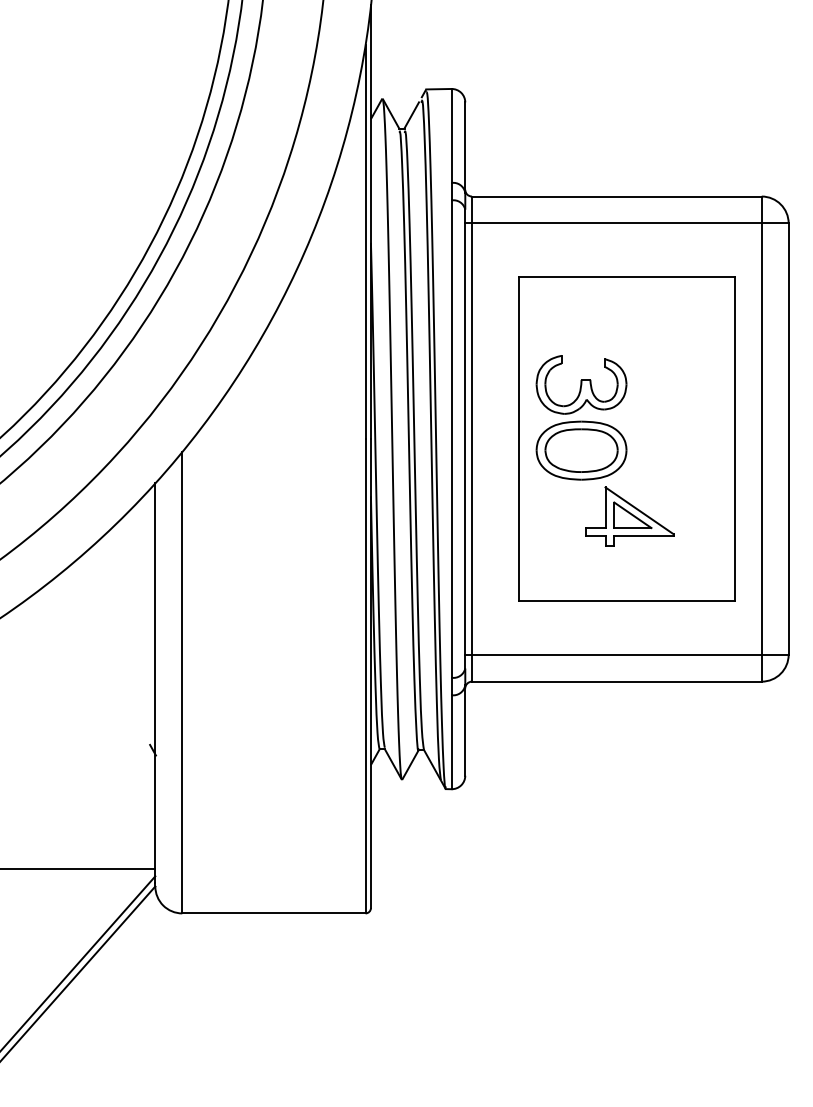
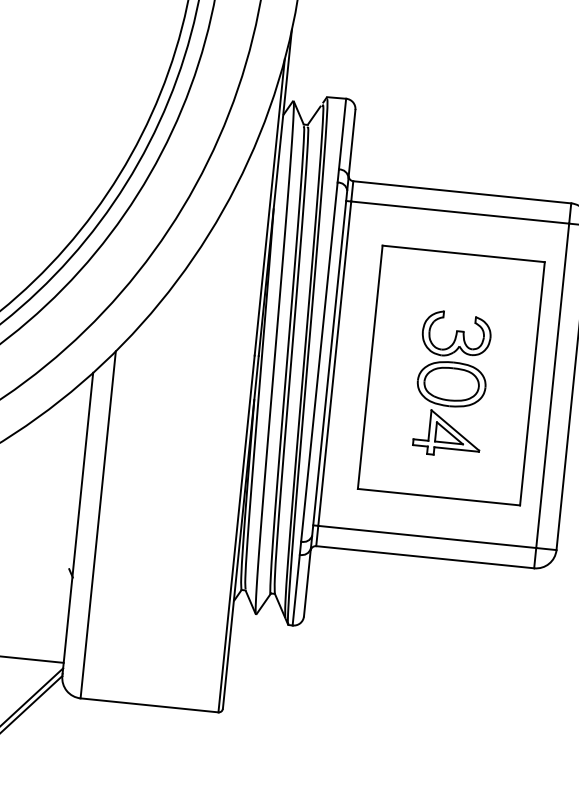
part: (581, 417) -> (454, 359), moved

